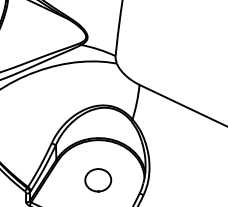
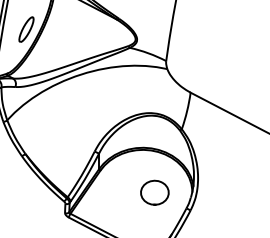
part: (97, 180) -> (154, 192), moved

